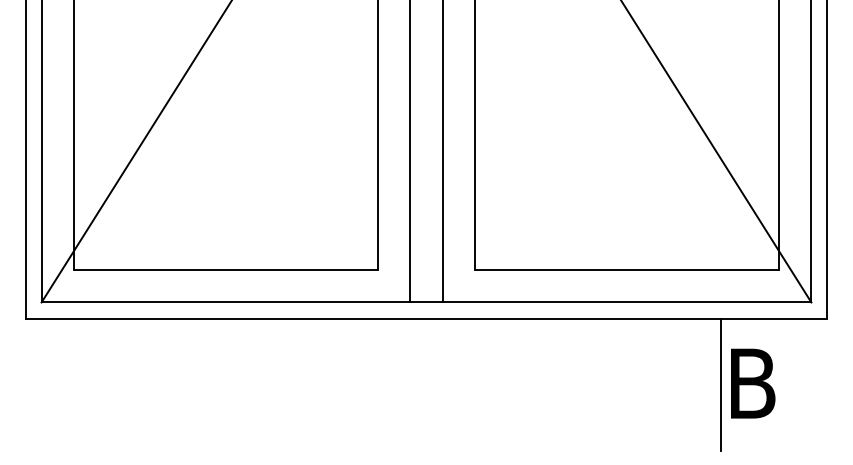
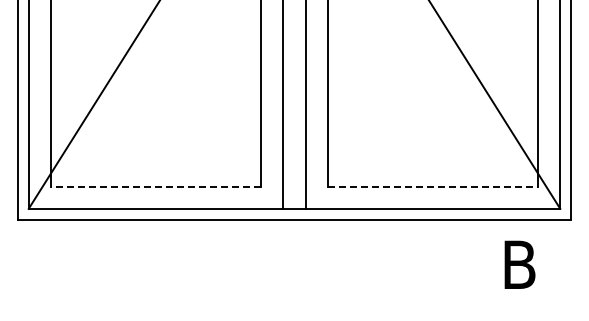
line: (225, 270) -> (155, 186), solid -> dashed
line: (627, 270) -> (433, 186), solid -> dashed
line: (720, 384) -> (497, 265), removed

